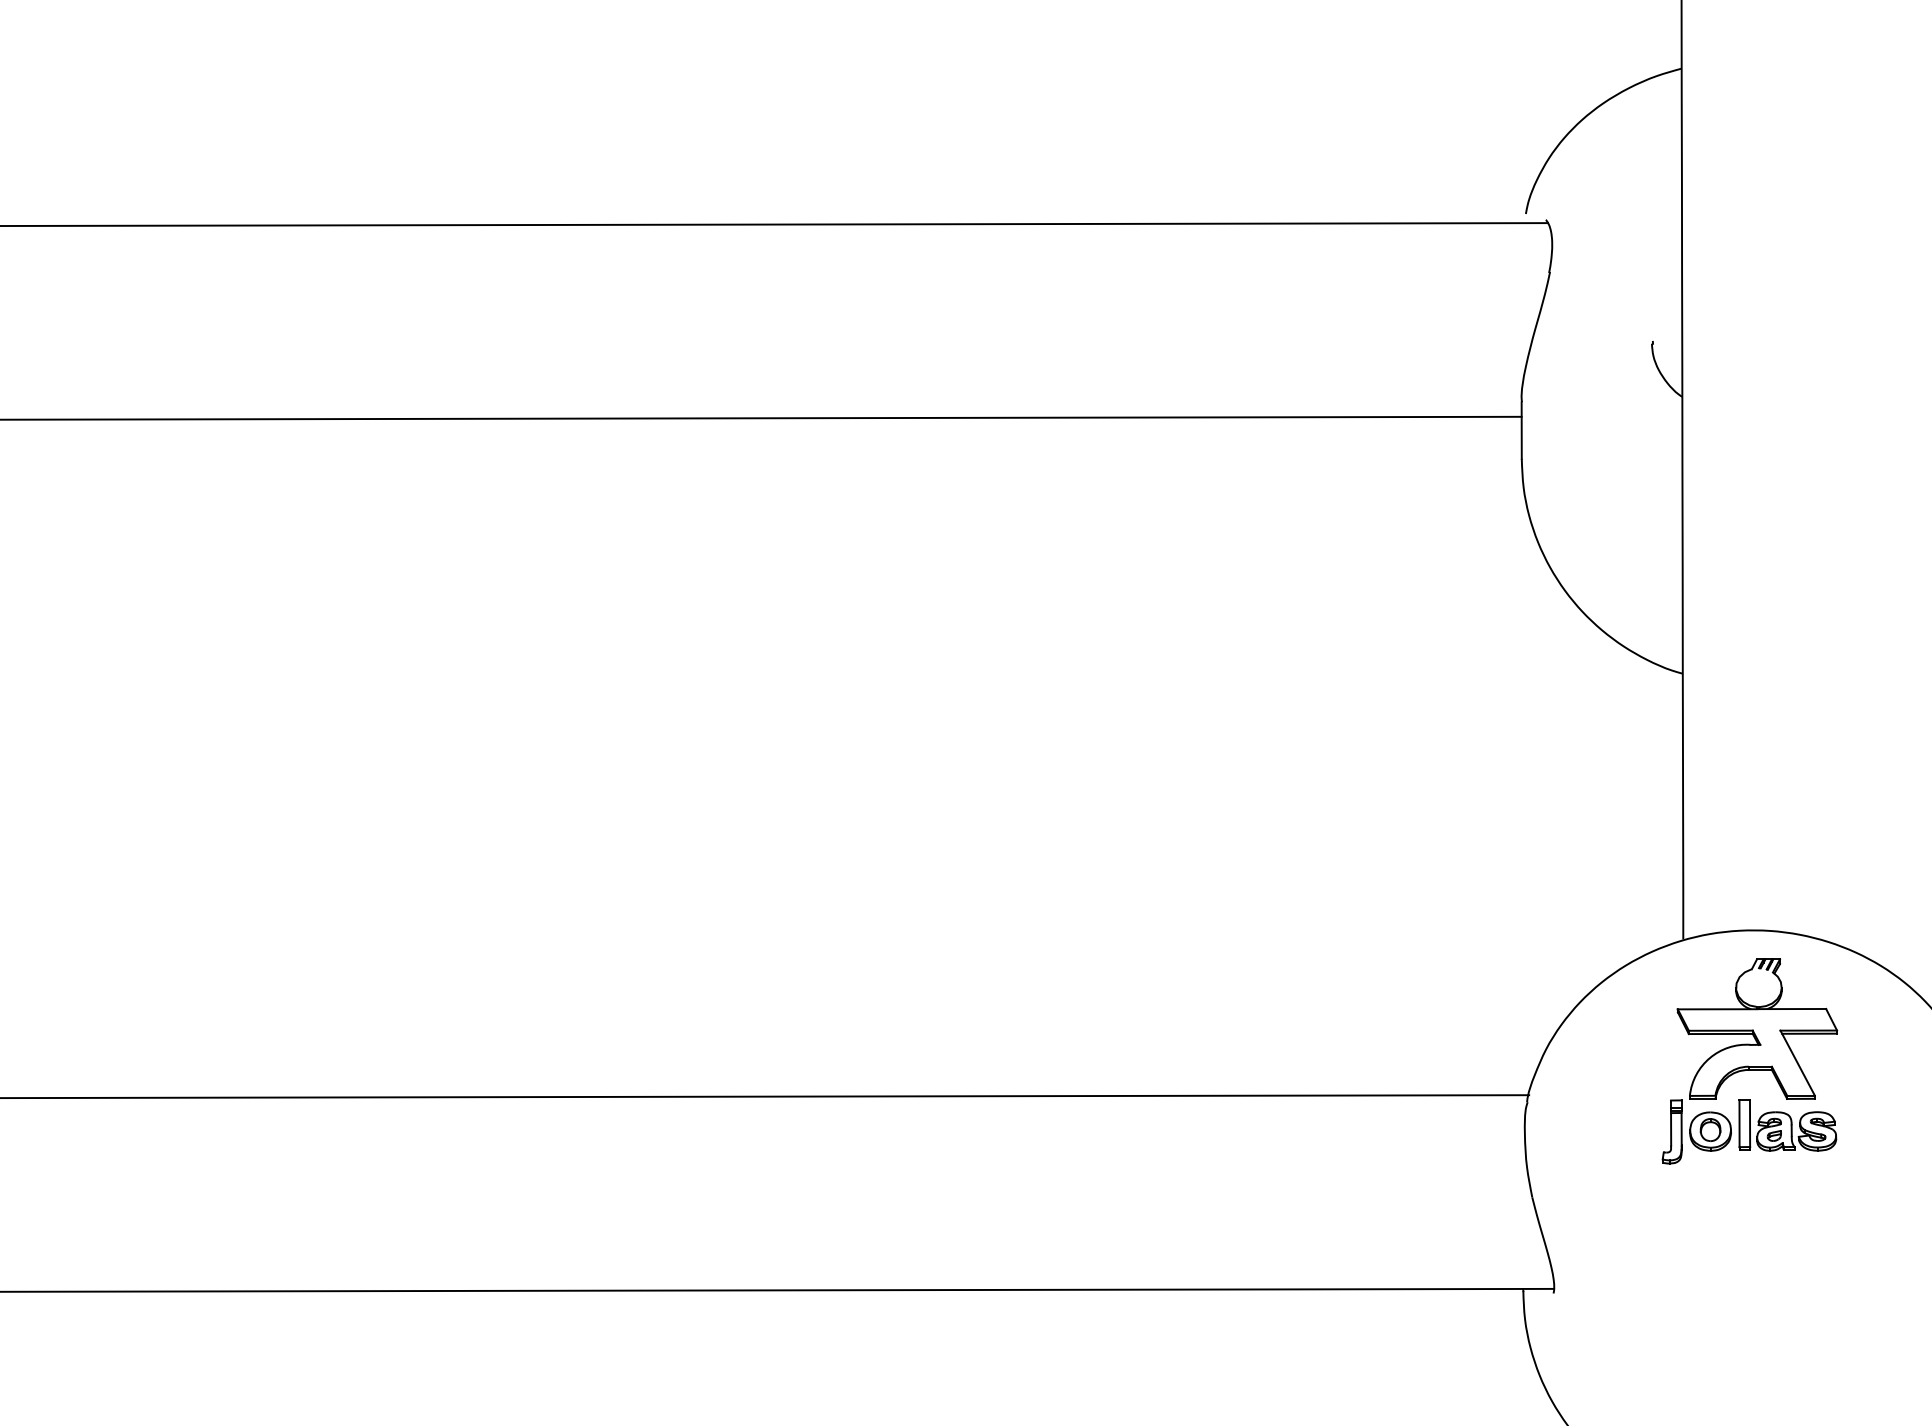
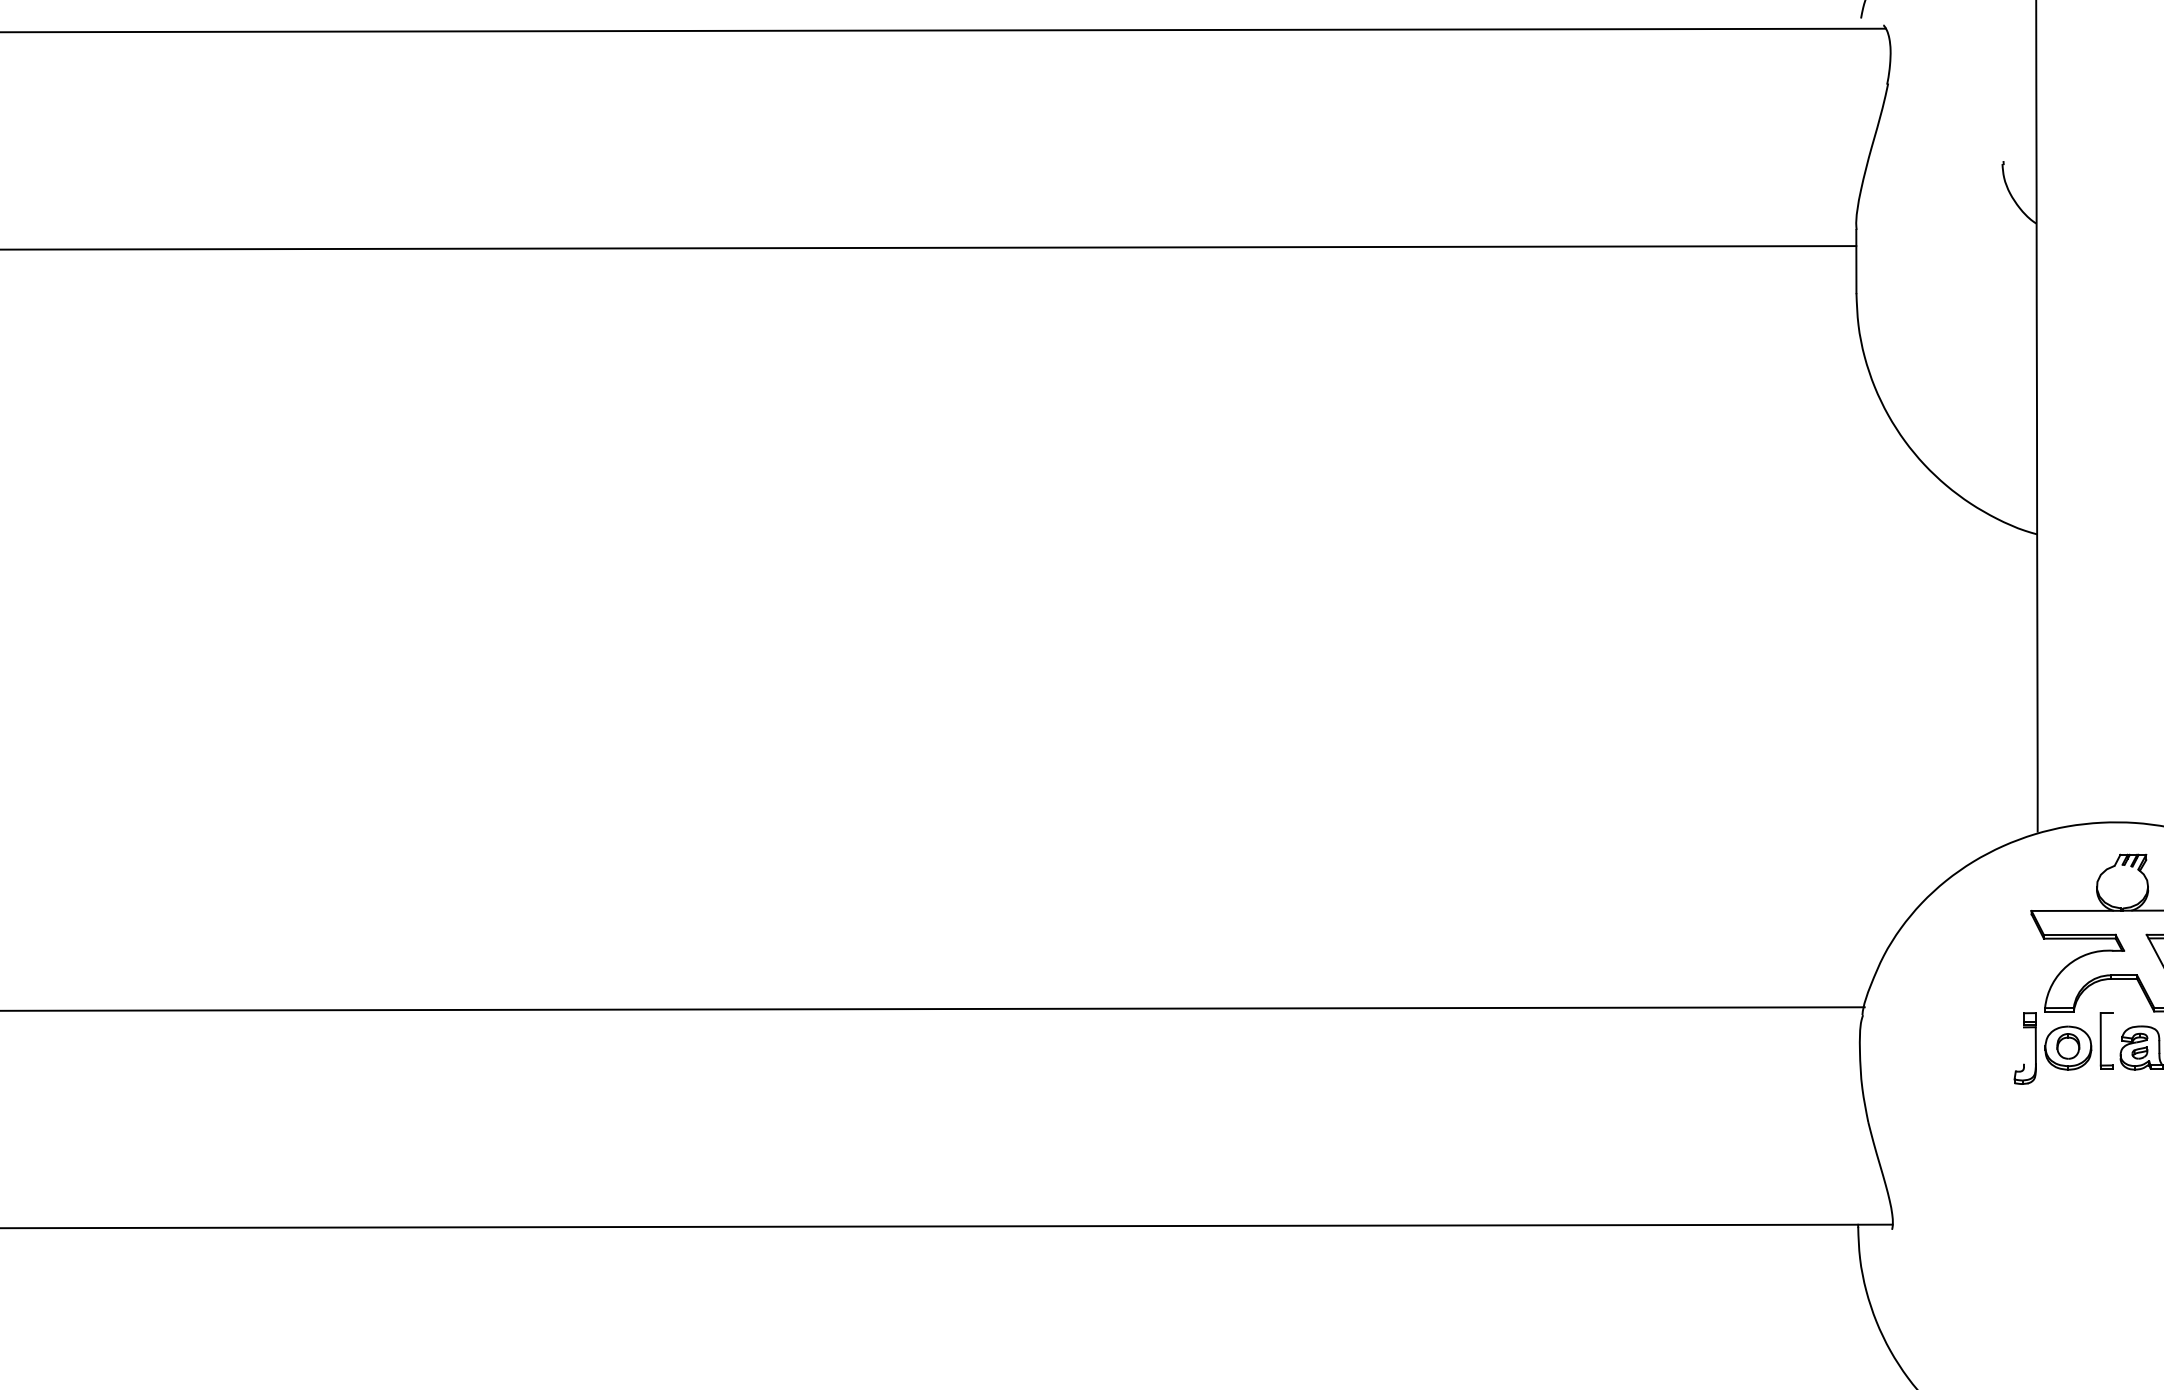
line: (1749, 1123) -> (2111, 1039), removed
line: (1671, 1129) -> (2024, 1045), removed

